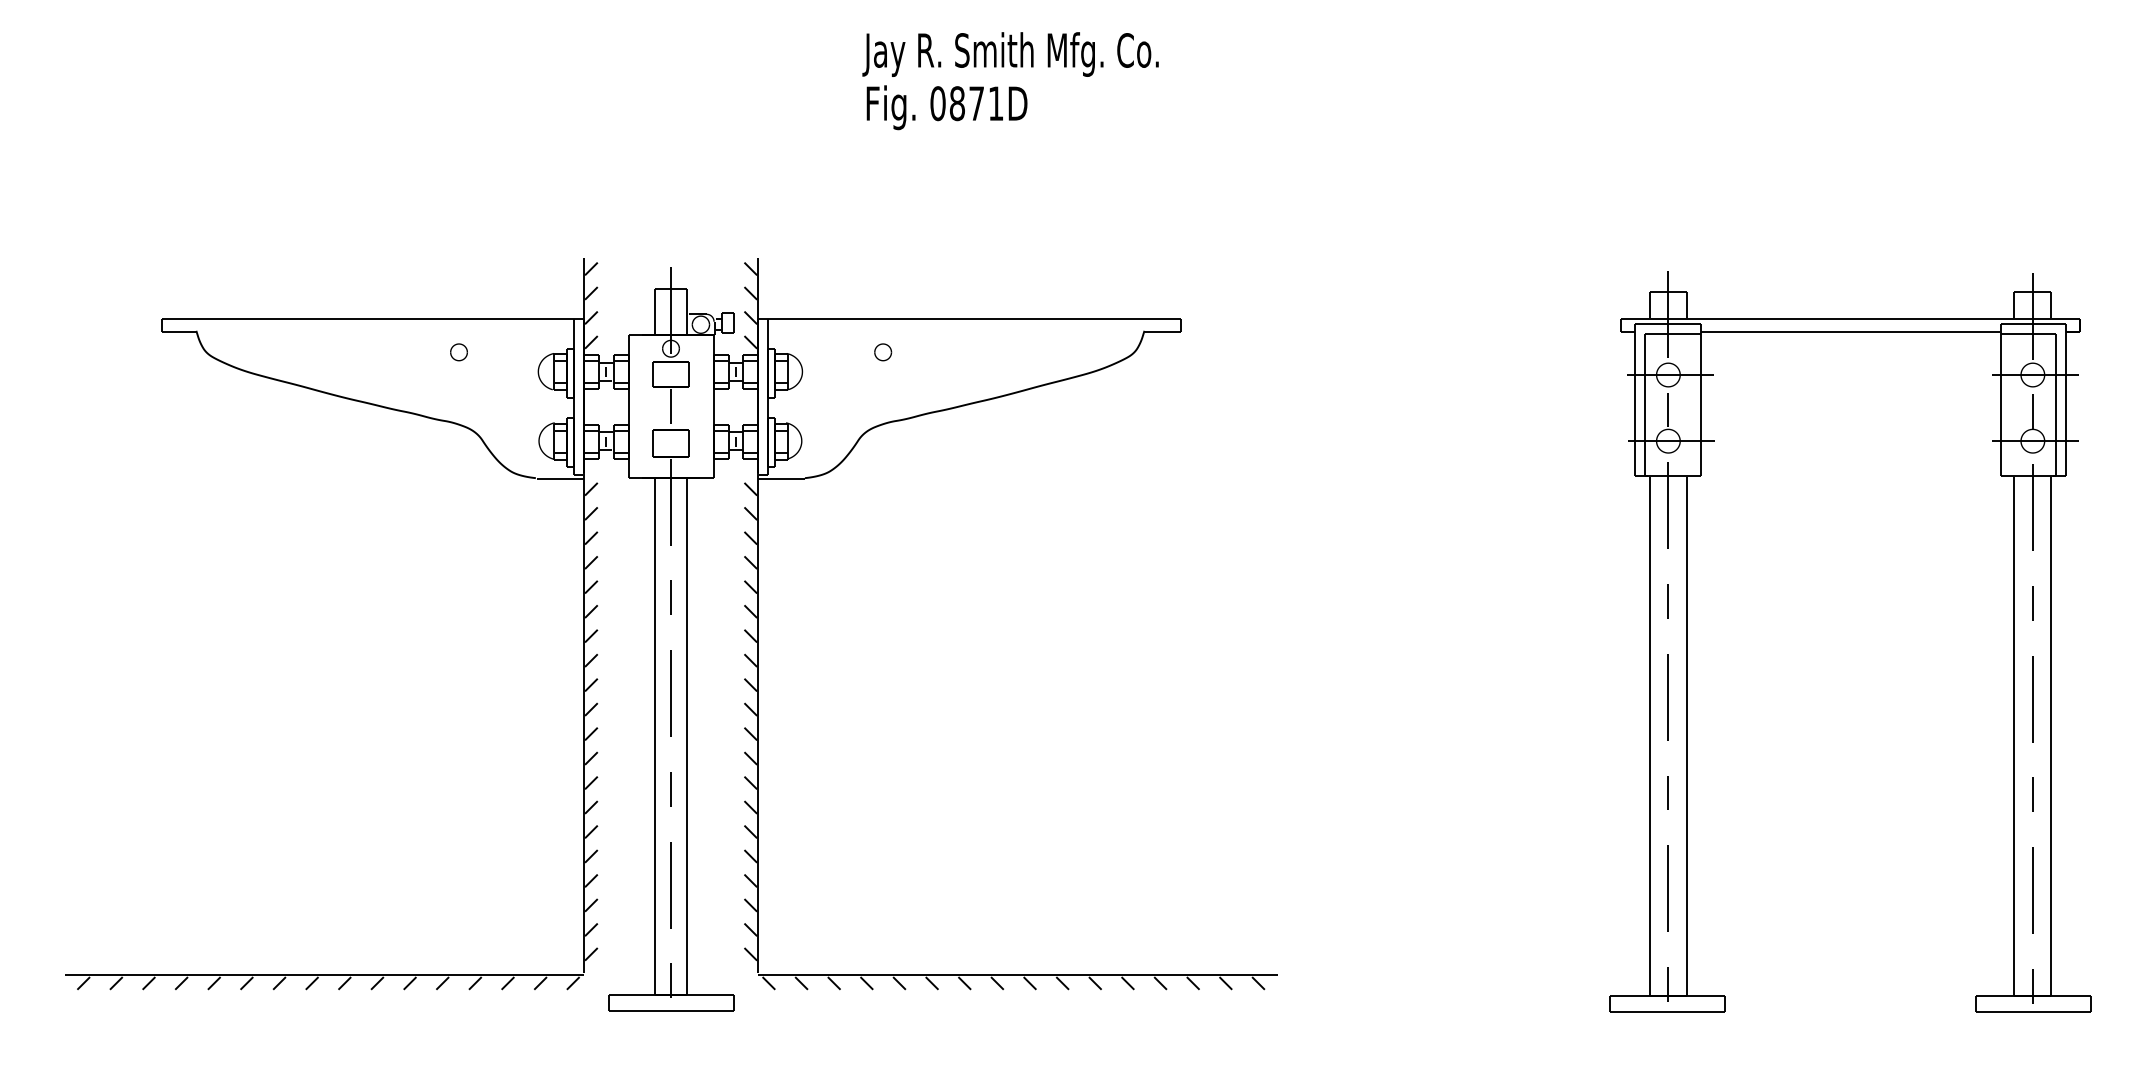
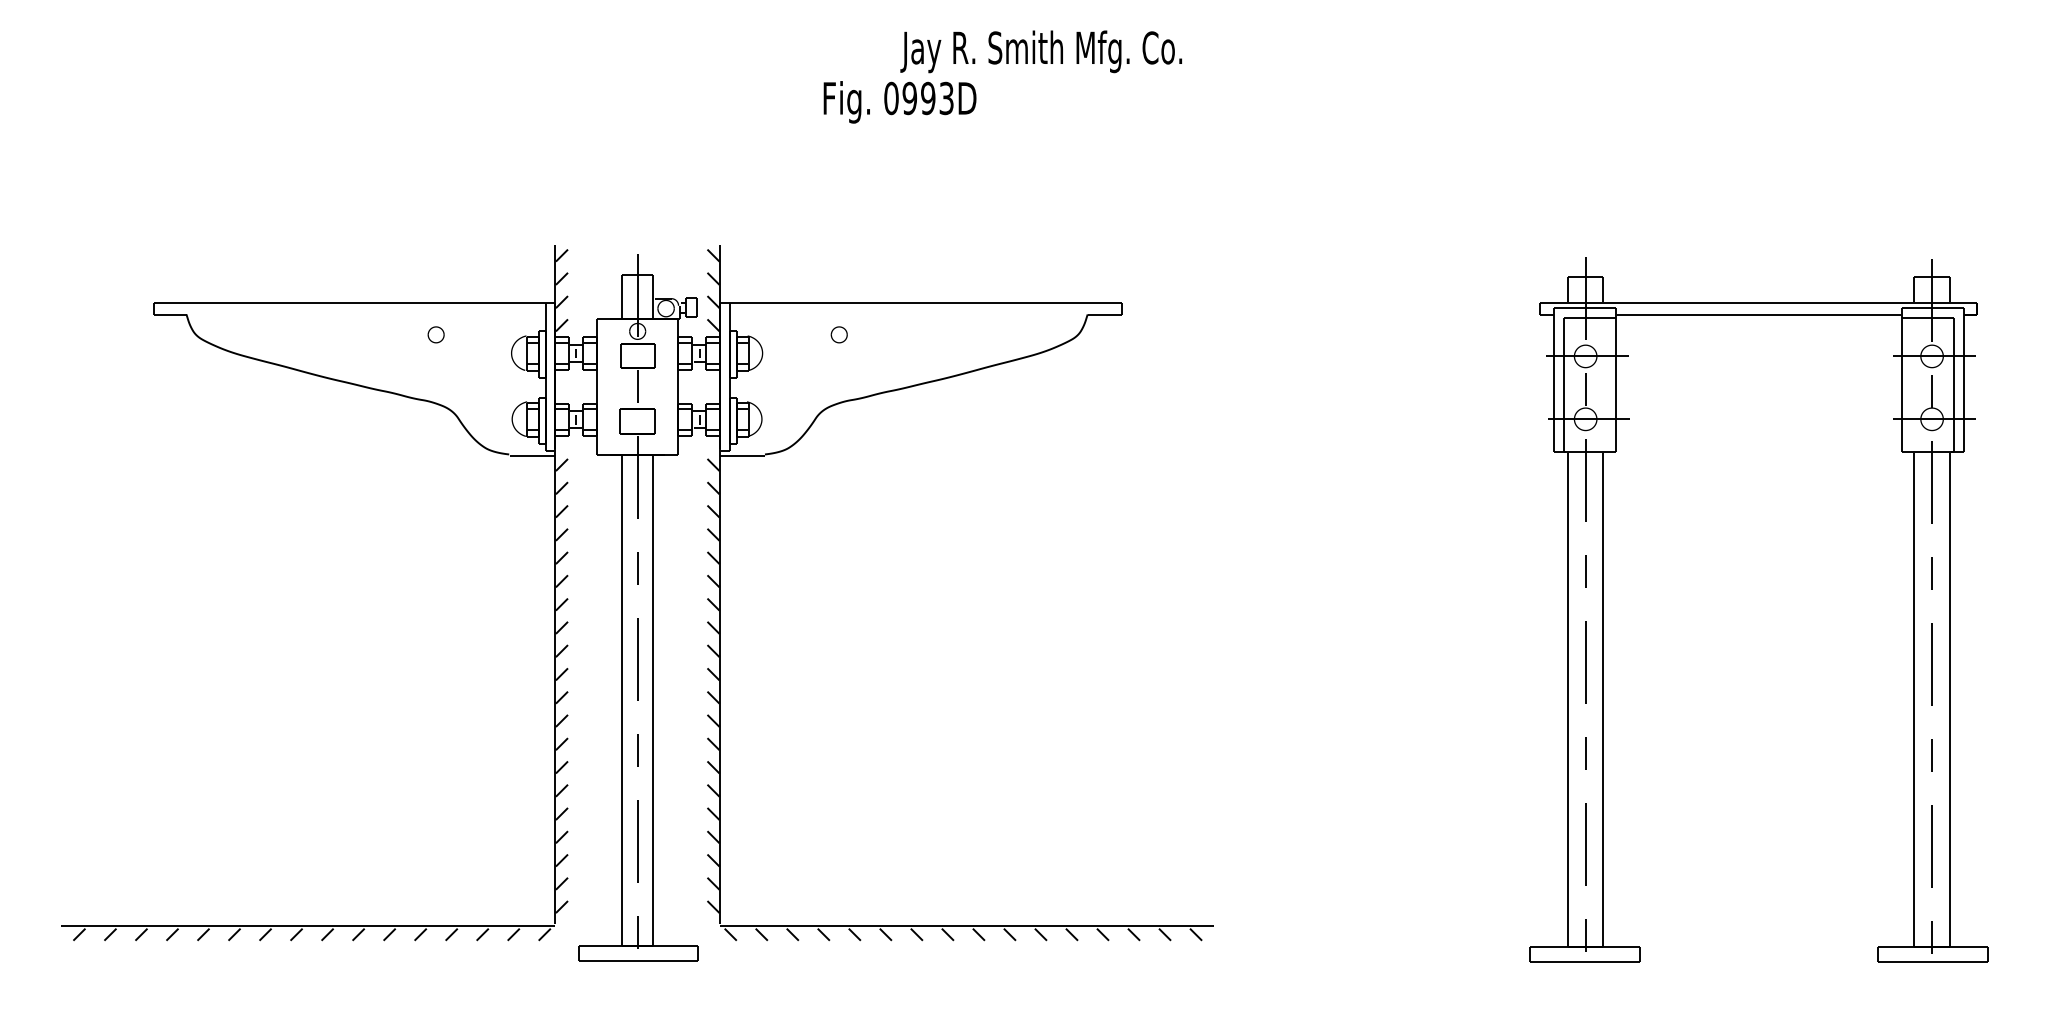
text: (1010, 54) -> (1041, 51), moved
text: (976, 103) -> (928, 98), 0871D -> 0993D

